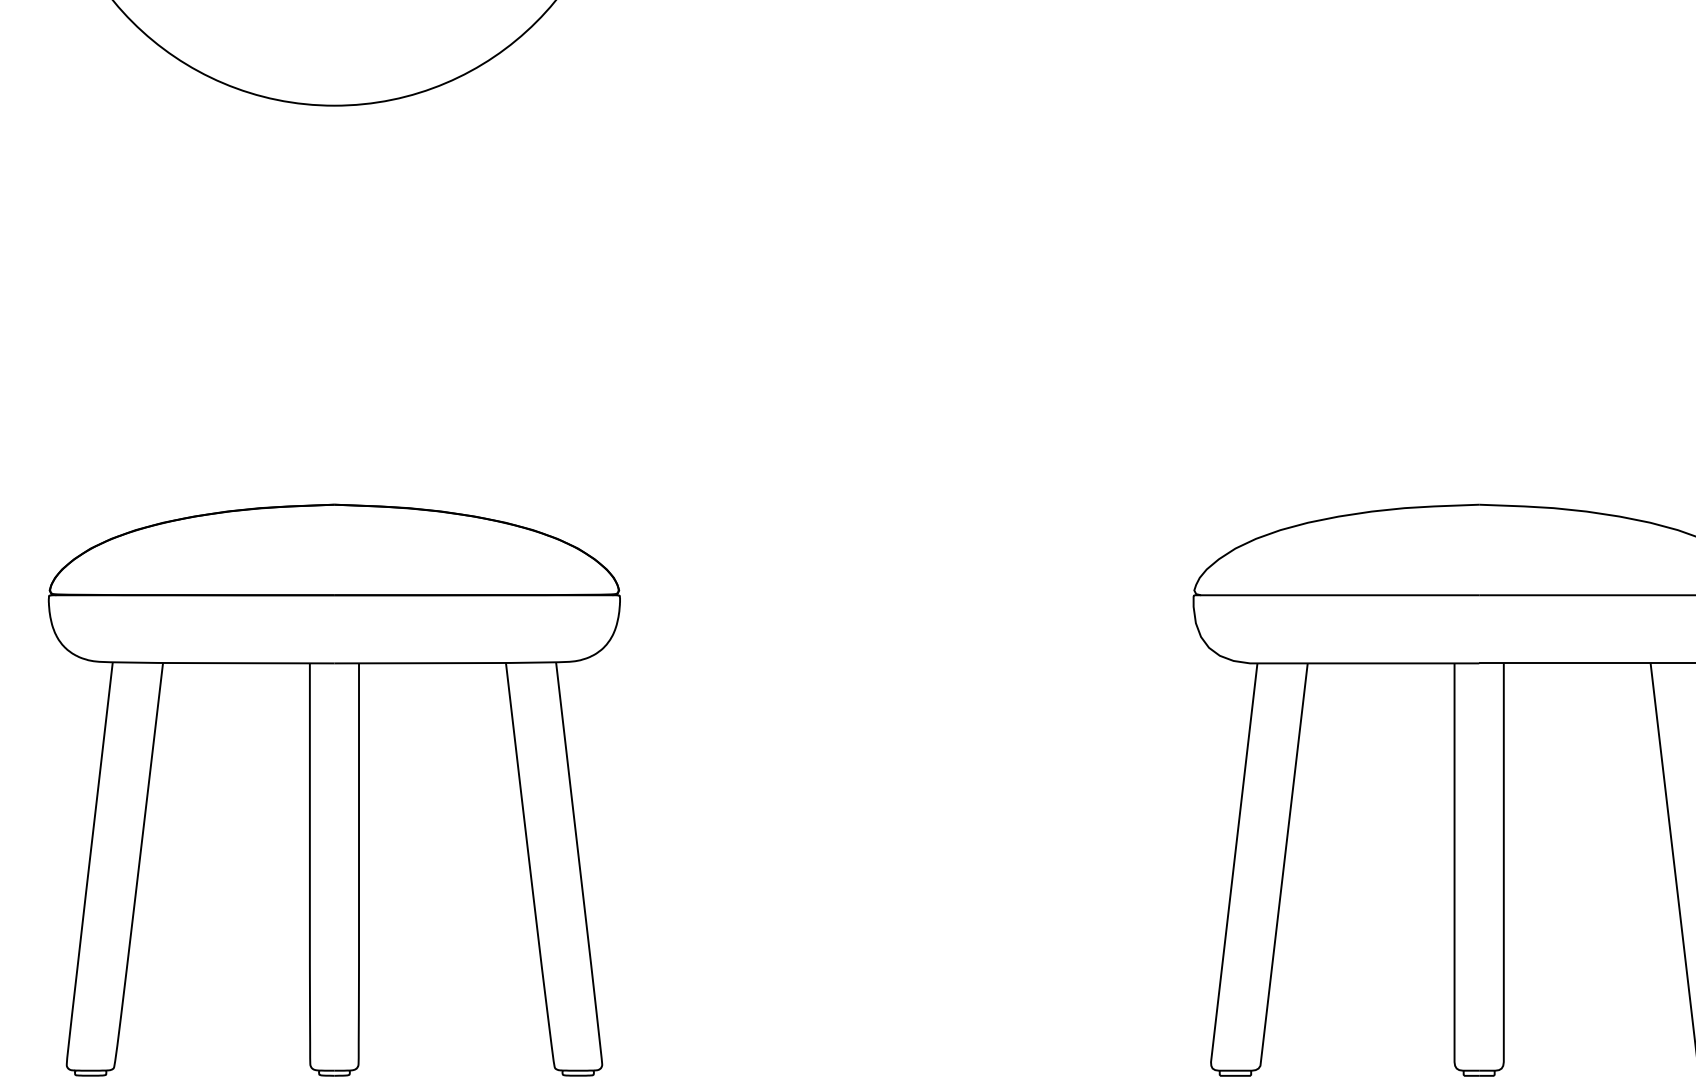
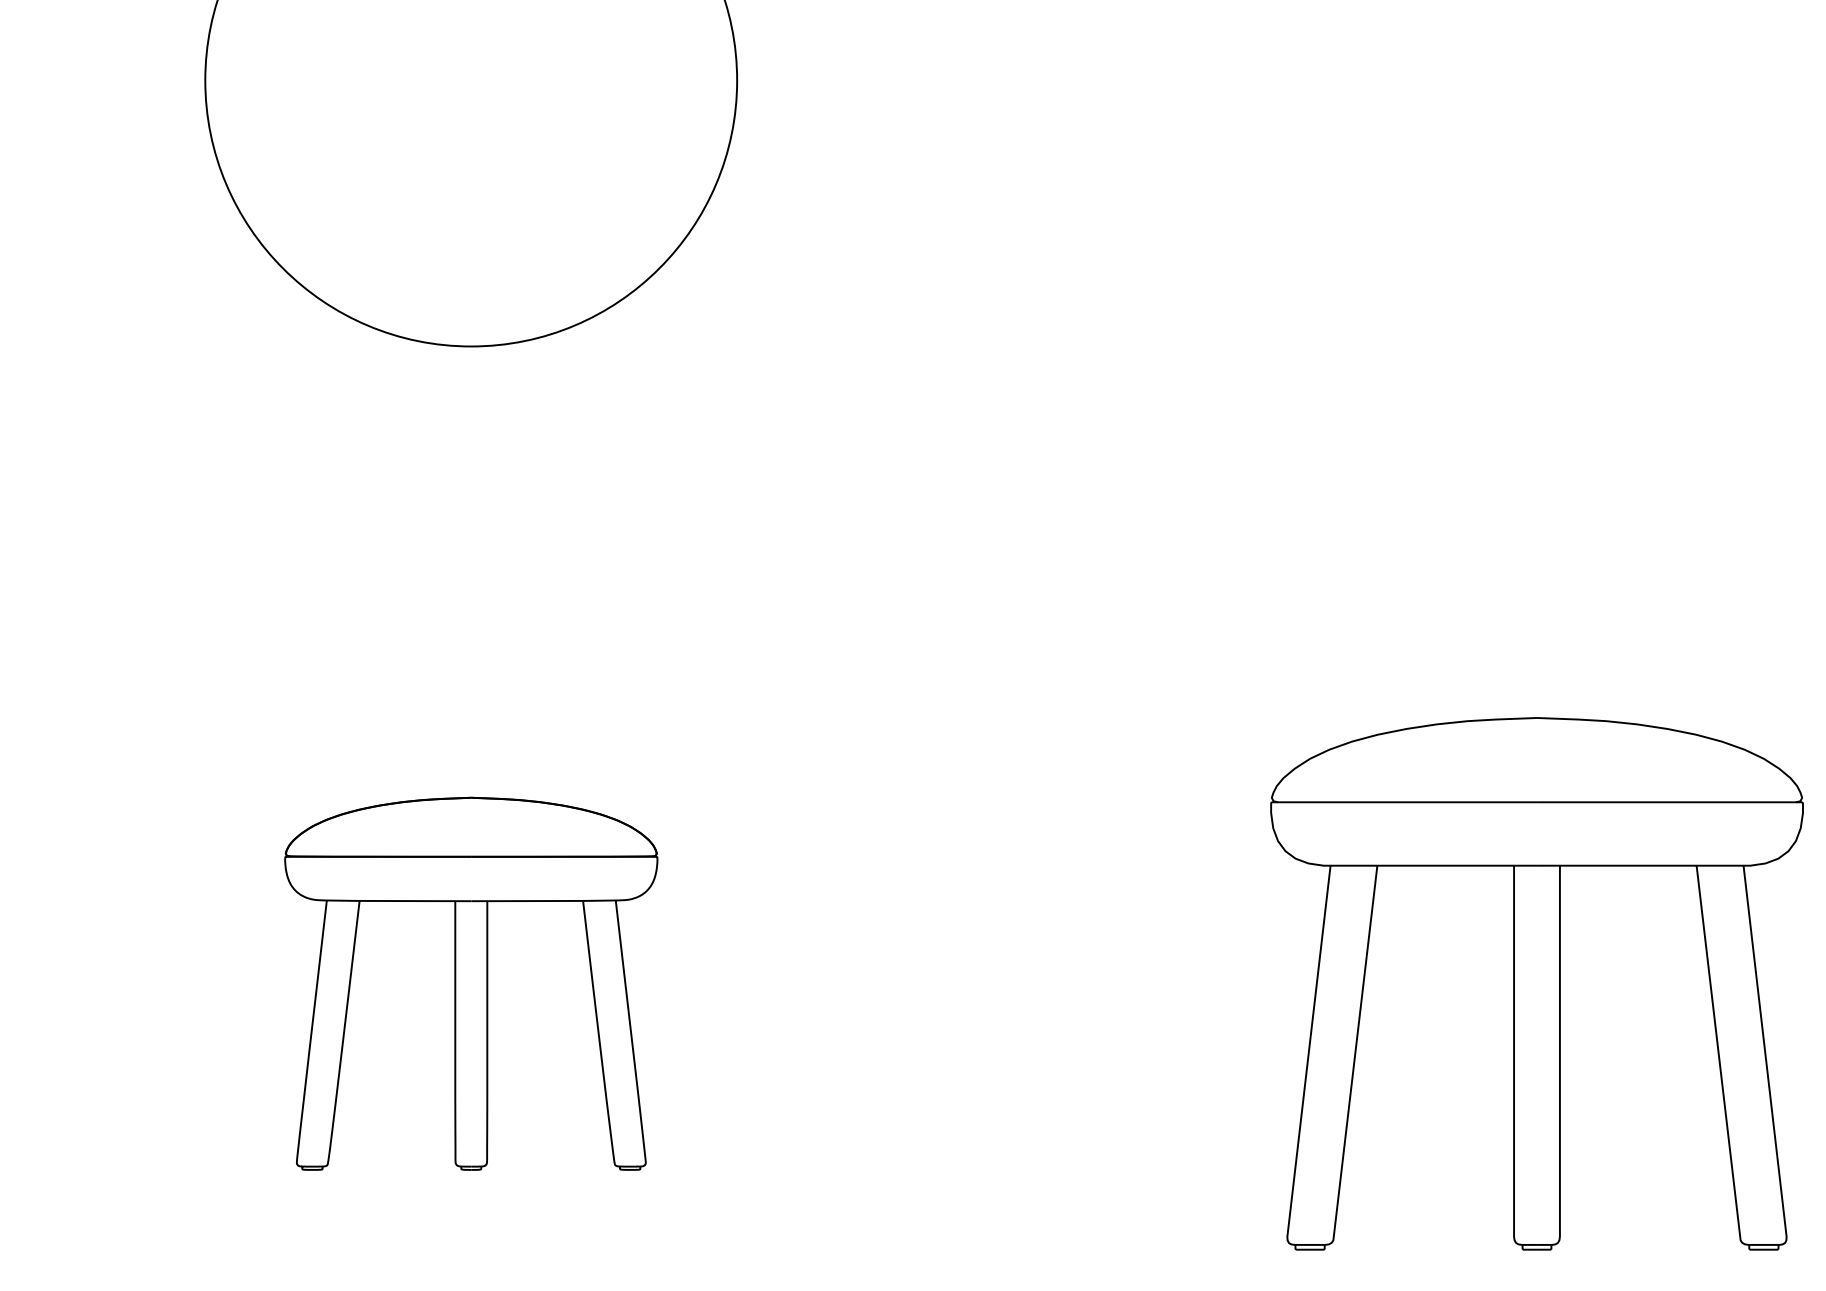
part: (334, 789) -> (471, 983), size x0.7

